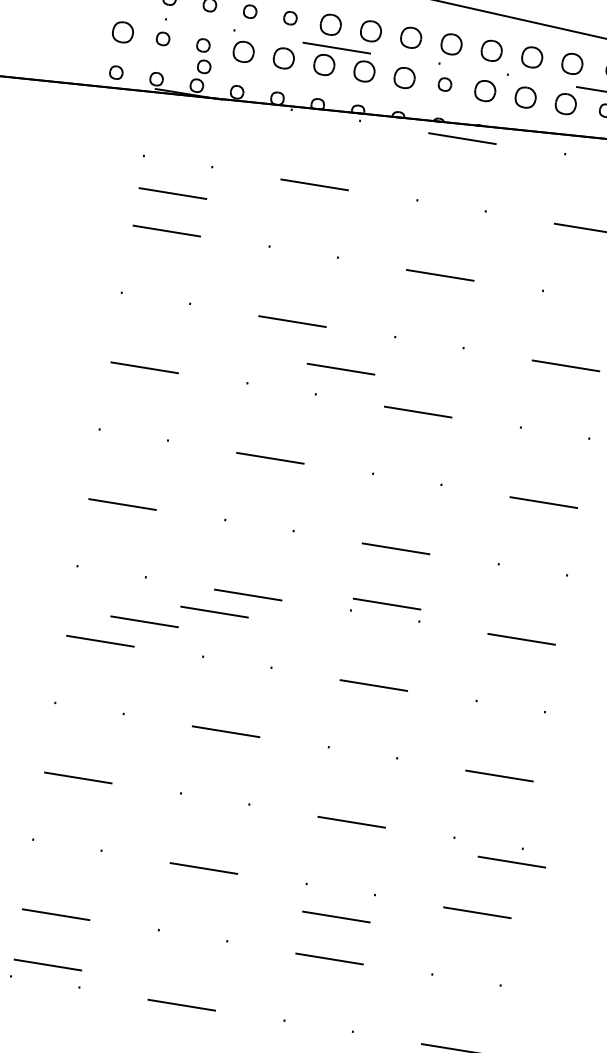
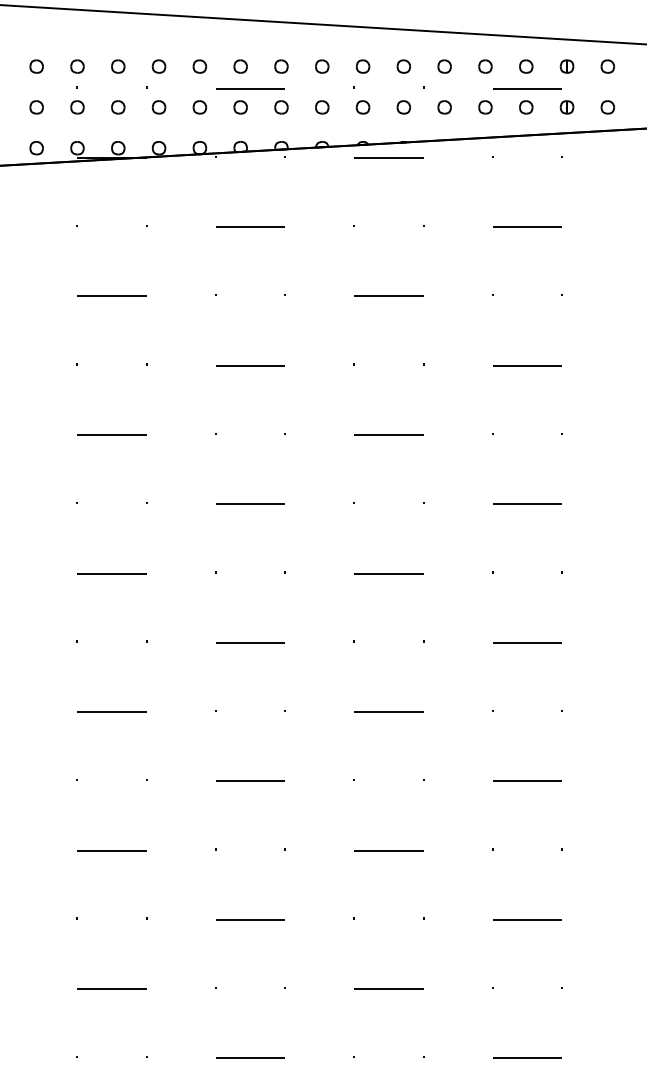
part: (330, 24) -> (240, 66), size x0.62
part: (371, 31) -> (281, 66), size x0.62
part: (122, 32) -> (36, 107), size x0.62
part: (411, 37) -> (322, 66), size x0.62
part: (451, 44) -> (362, 66), size x0.62
part: (491, 50) -> (403, 66), size x0.62
part: (243, 51) -> (158, 107), size x0.62
part: (531, 57) -> (444, 66), size x0.62
part: (283, 58) -> (199, 107), size x0.62
part: (572, 63) -> (485, 66), size x0.62
part: (324, 65) -> (240, 107), size x0.62
part: (204, 66) -> (122, 128), removed
part: (364, 71) -> (281, 107), size x0.62
part: (404, 78) -> (322, 107), size x0.62
part: (484, 91) -> (403, 107), size x0.62
part: (525, 97) -> (444, 107), size x0.62
part: (565, 104) -> (485, 107), size x0.62
line: (172, 192) -> (111, 257), removed
line: (340, 368) -> (305, 404), removed
line: (386, 604) -> (388, 629), removed
line: (214, 611) -> (219, 664), removed
line: (144, 621) -> (152, 685), removed
line: (512, 861) -> (553, 863), removed
line: (336, 916) -> (388, 946), removed
line: (47, 964) -> (111, 1039), removed

